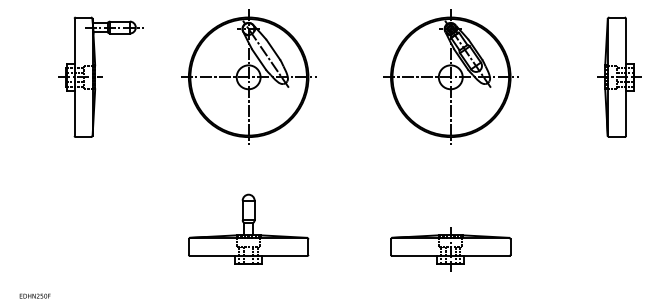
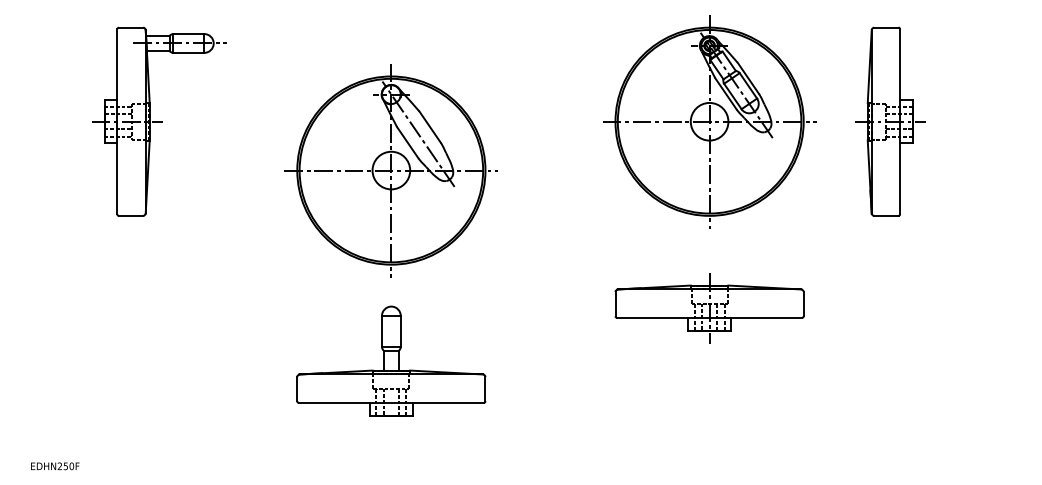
part: (248, 76) -> (391, 169), moved
part: (619, 76) -> (890, 120), moved
part: (450, 249) -> (709, 307), moved

